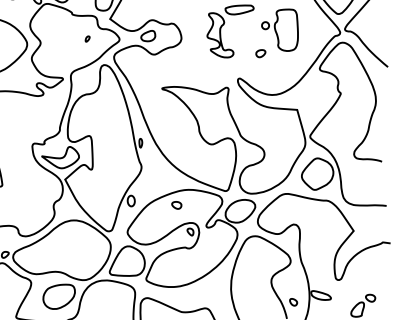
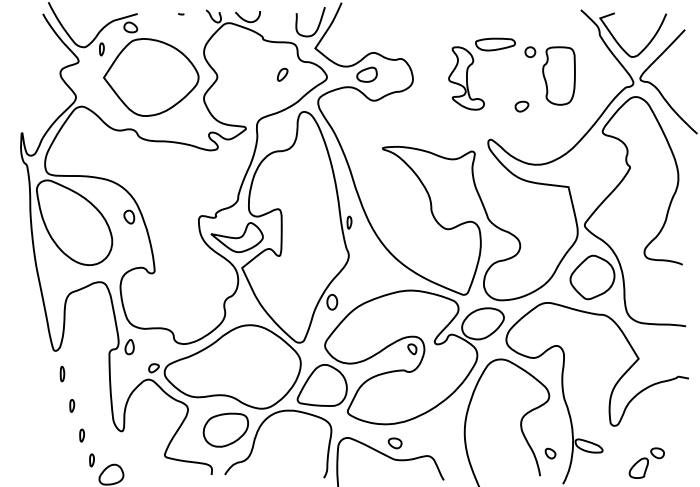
part: (265, 25) -> (530, 51), moved
part: (87, 38) -> (282, 74), size x1.67
part: (176, 205) -> (394, 443), moved

